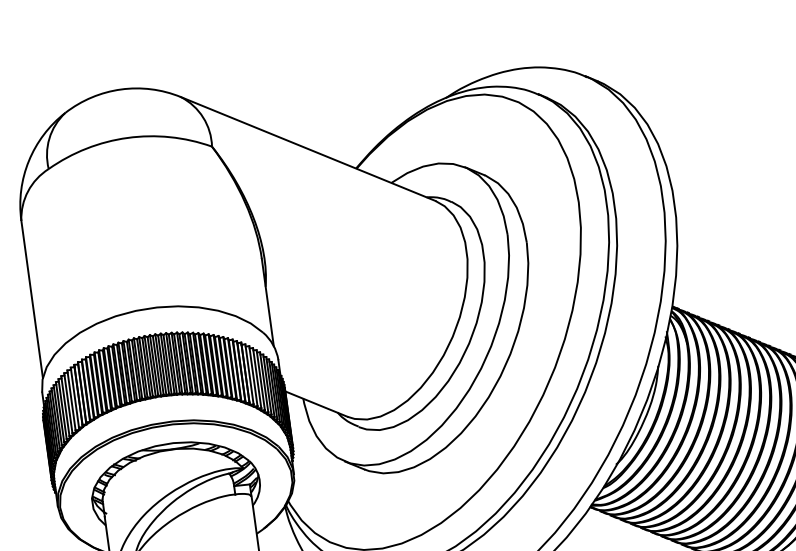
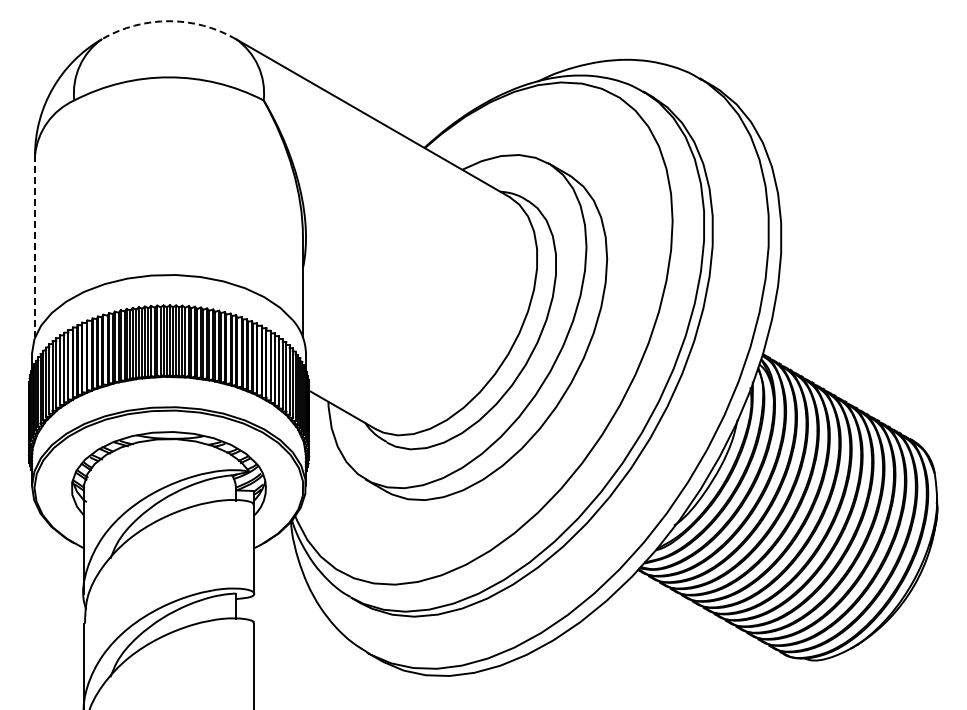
arc: (121, 89) -> (169, 21), solid -> dashed
line: (32, 299) -> (35, 246), solid -> dashed

